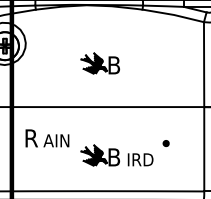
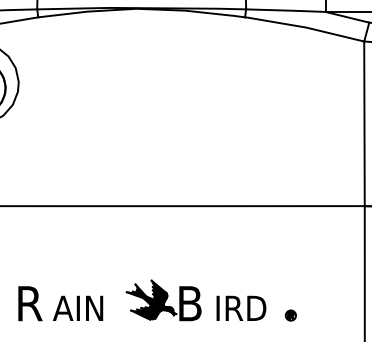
part: (99, 63) -> (161, 121), removed
text: (47, 138) -> (60, 303), moved
part: (165, 143) -> (289, 315), moved

